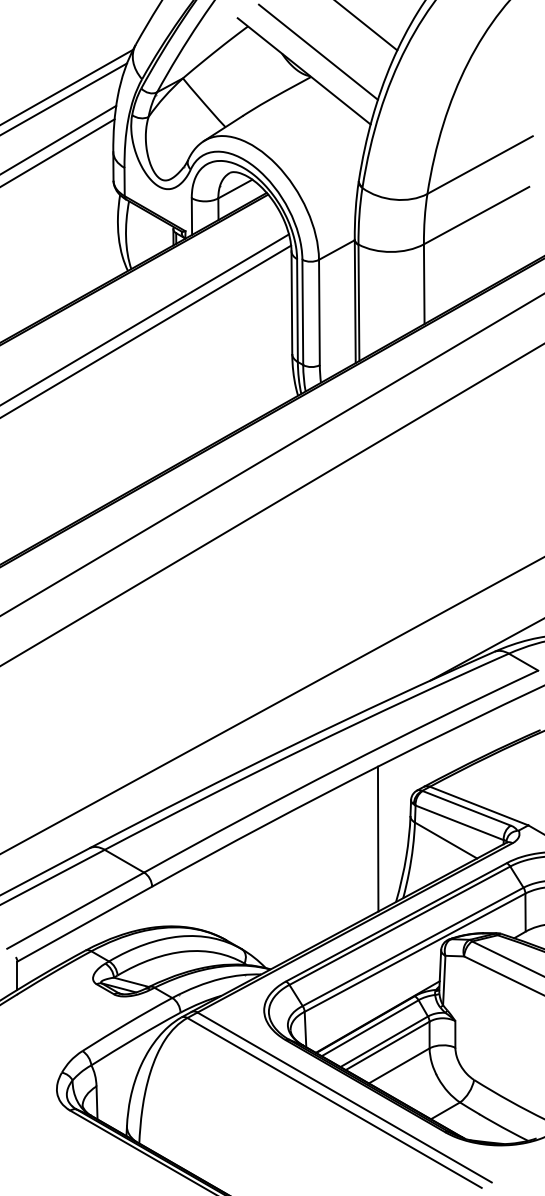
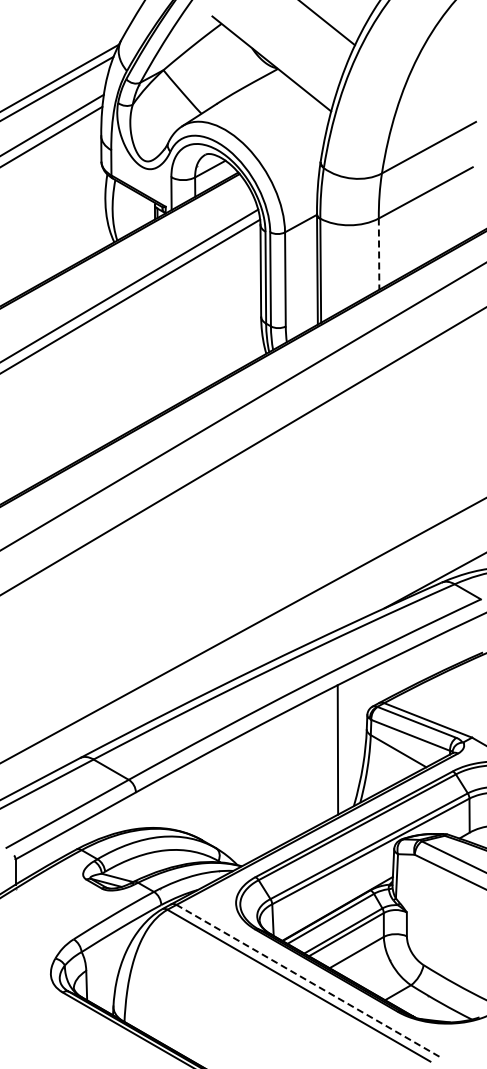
line: (318, 51) -> (284, 46), removed
line: (424, 284) -> (379, 254), solid -> dashed
line: (344, 1097) -> (307, 980), solid -> dashed

